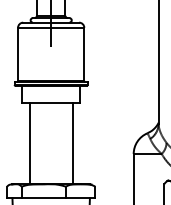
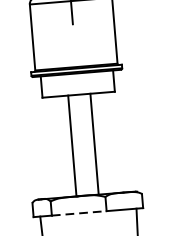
line: (29, 143) -> (72, 145), moved
line: (72, 143) -> (94, 143), moved
line: (44, 198) -> (80, 213), solid -> dashed

